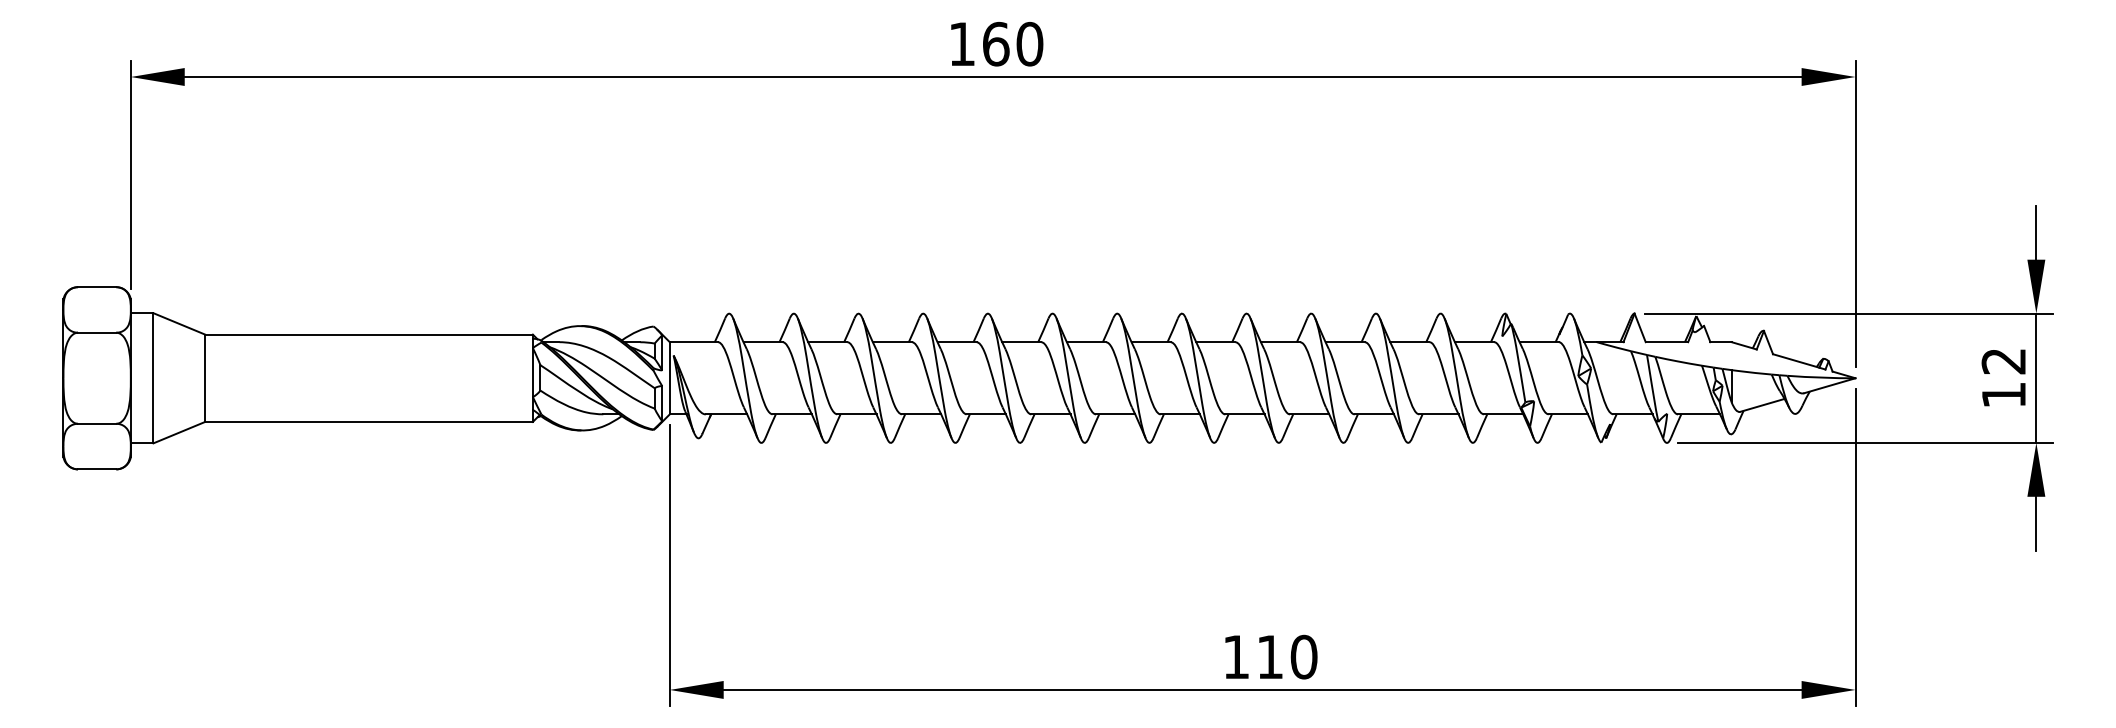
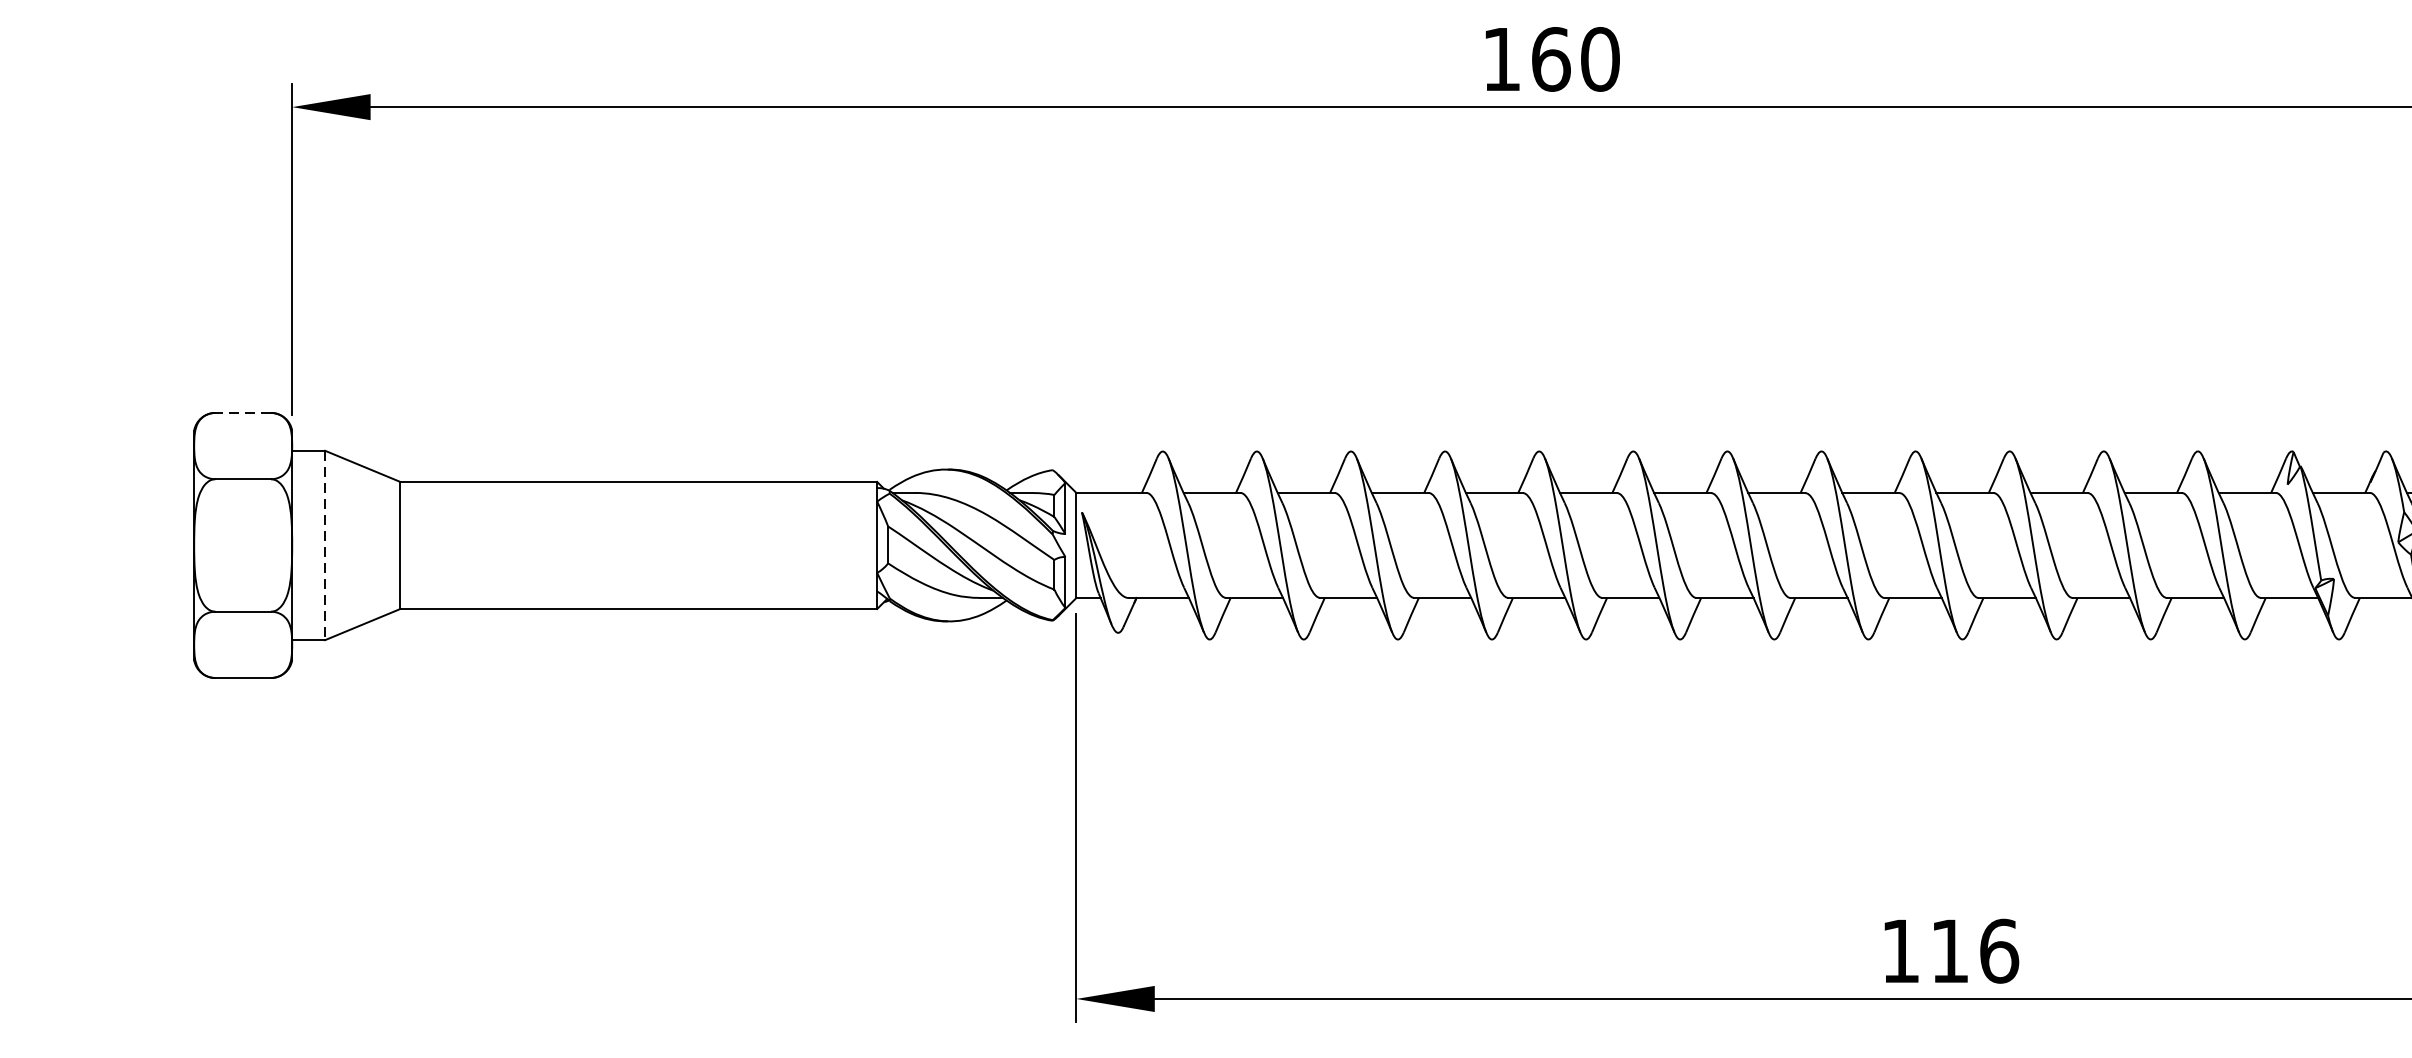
line: (96, 287) -> (242, 413), solid -> dashed
line: (153, 378) -> (325, 545), solid -> dashed
text: (1303, 656) -> (1998, 950), 110 -> 116

